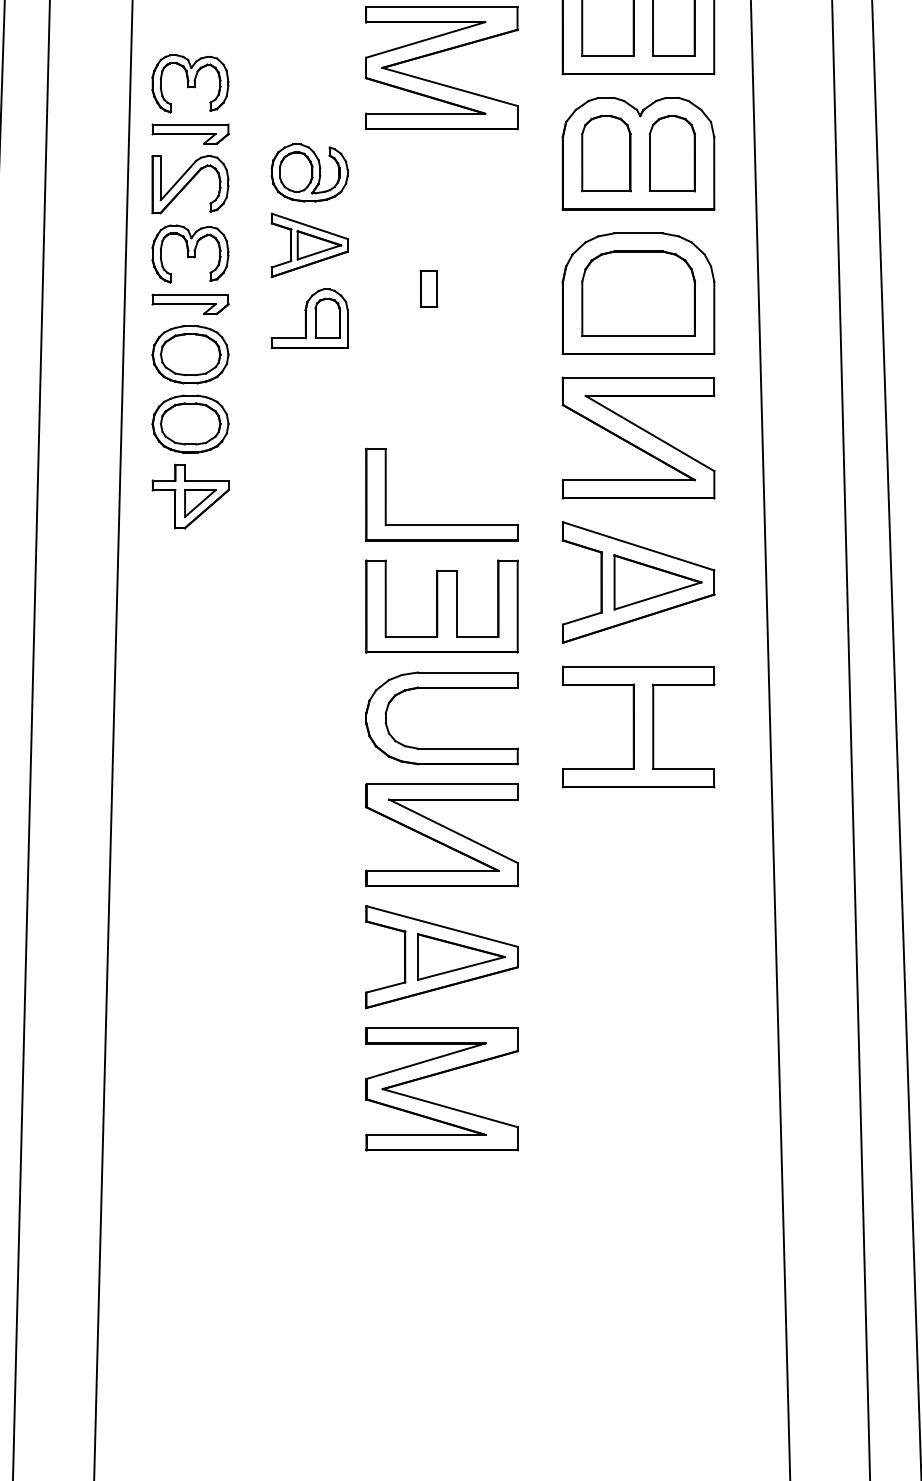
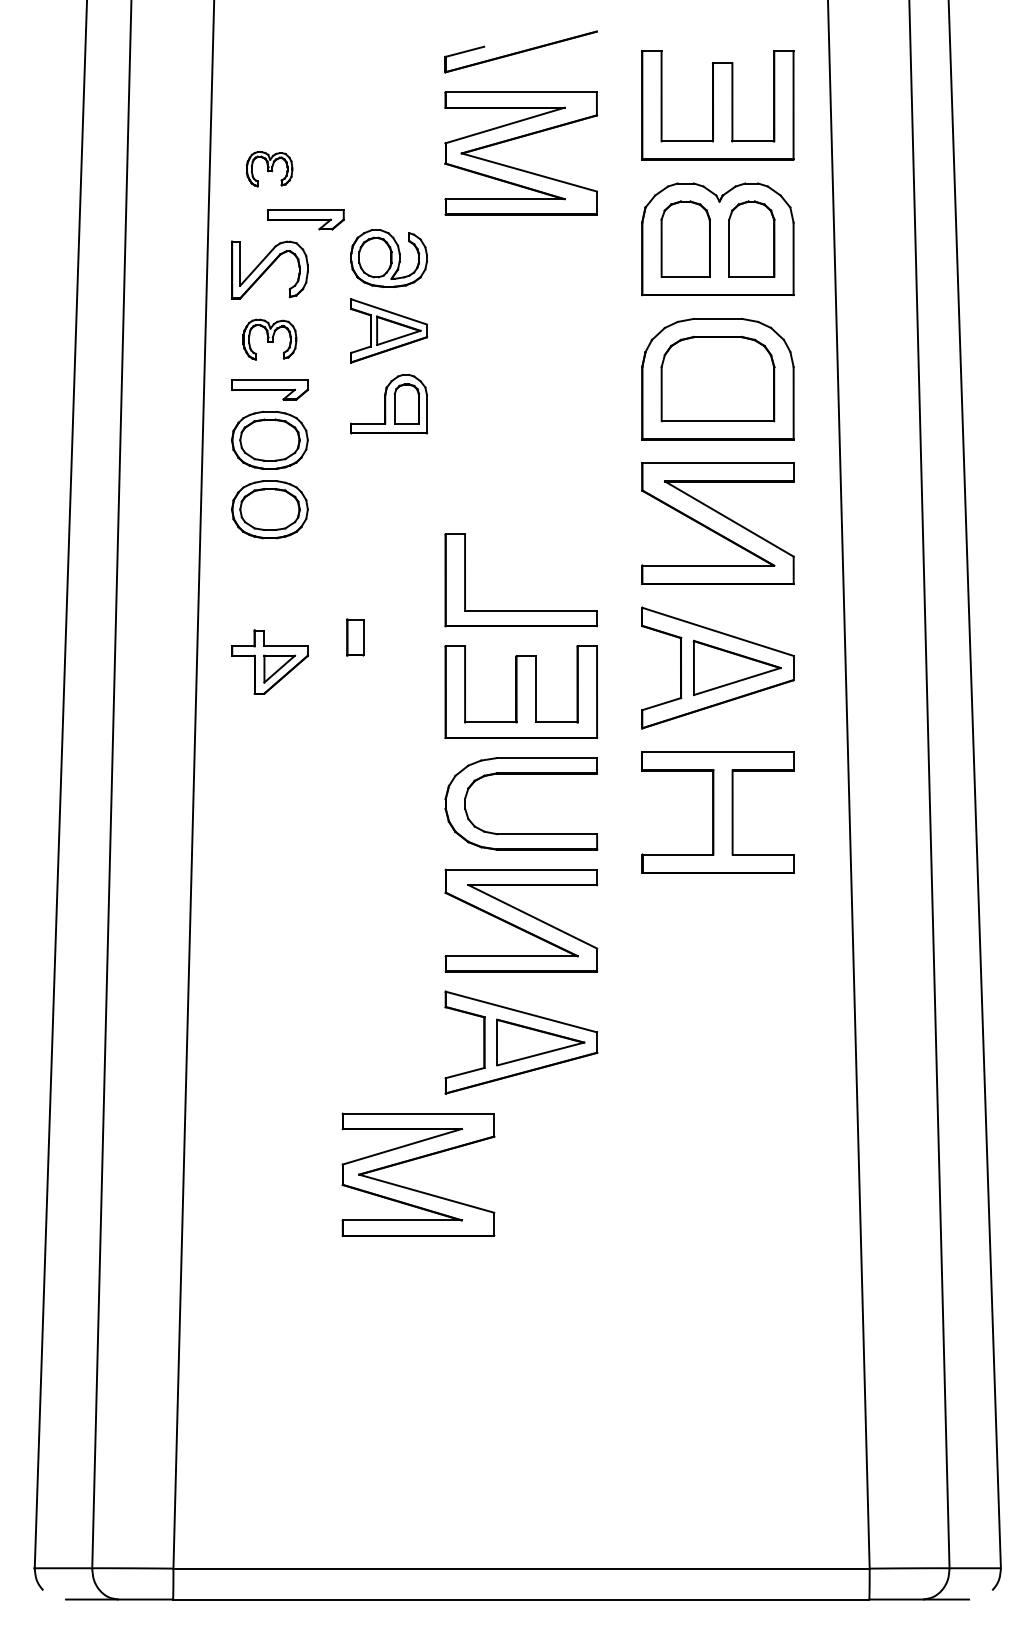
part: (190, 82) -> (269, 168), size x0.6
part: (190, 133) -> (305, 219), moved
part: (190, 253) -> (269, 339), size x0.7
part: (429, 288) -> (355, 637), moved
part: (191, 495) -> (270, 661), moved
part: (438, 1074) -> (414, 1160), moved

